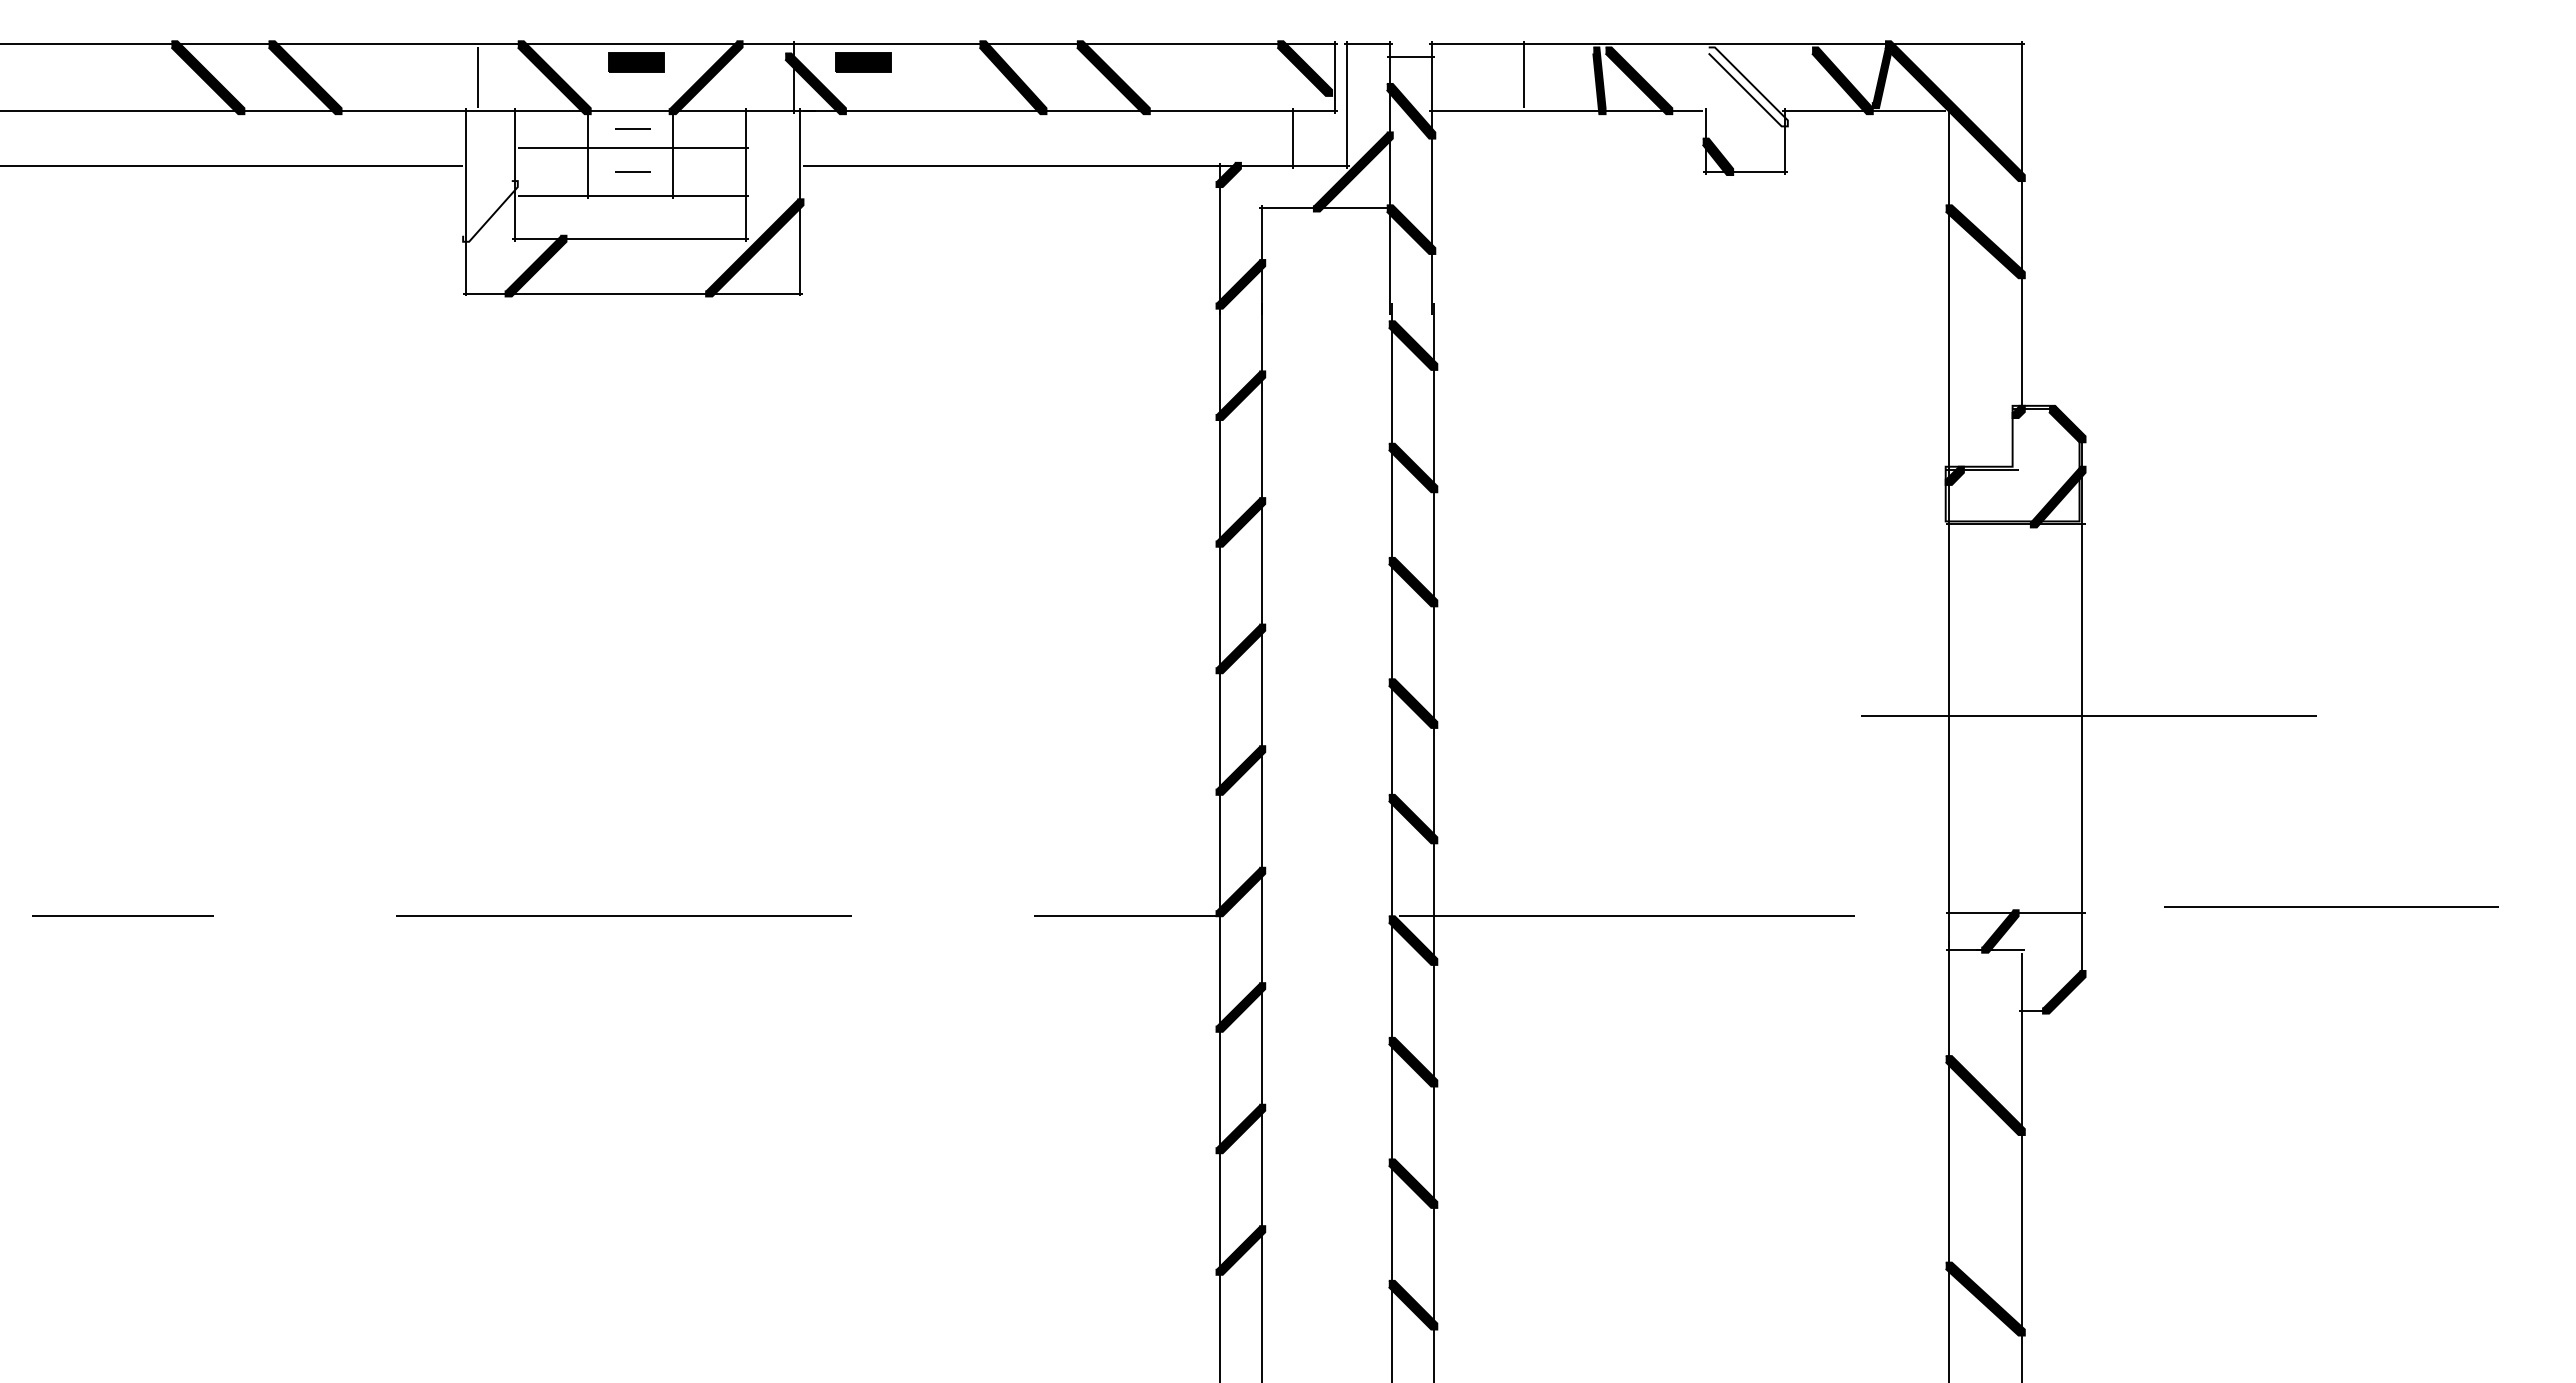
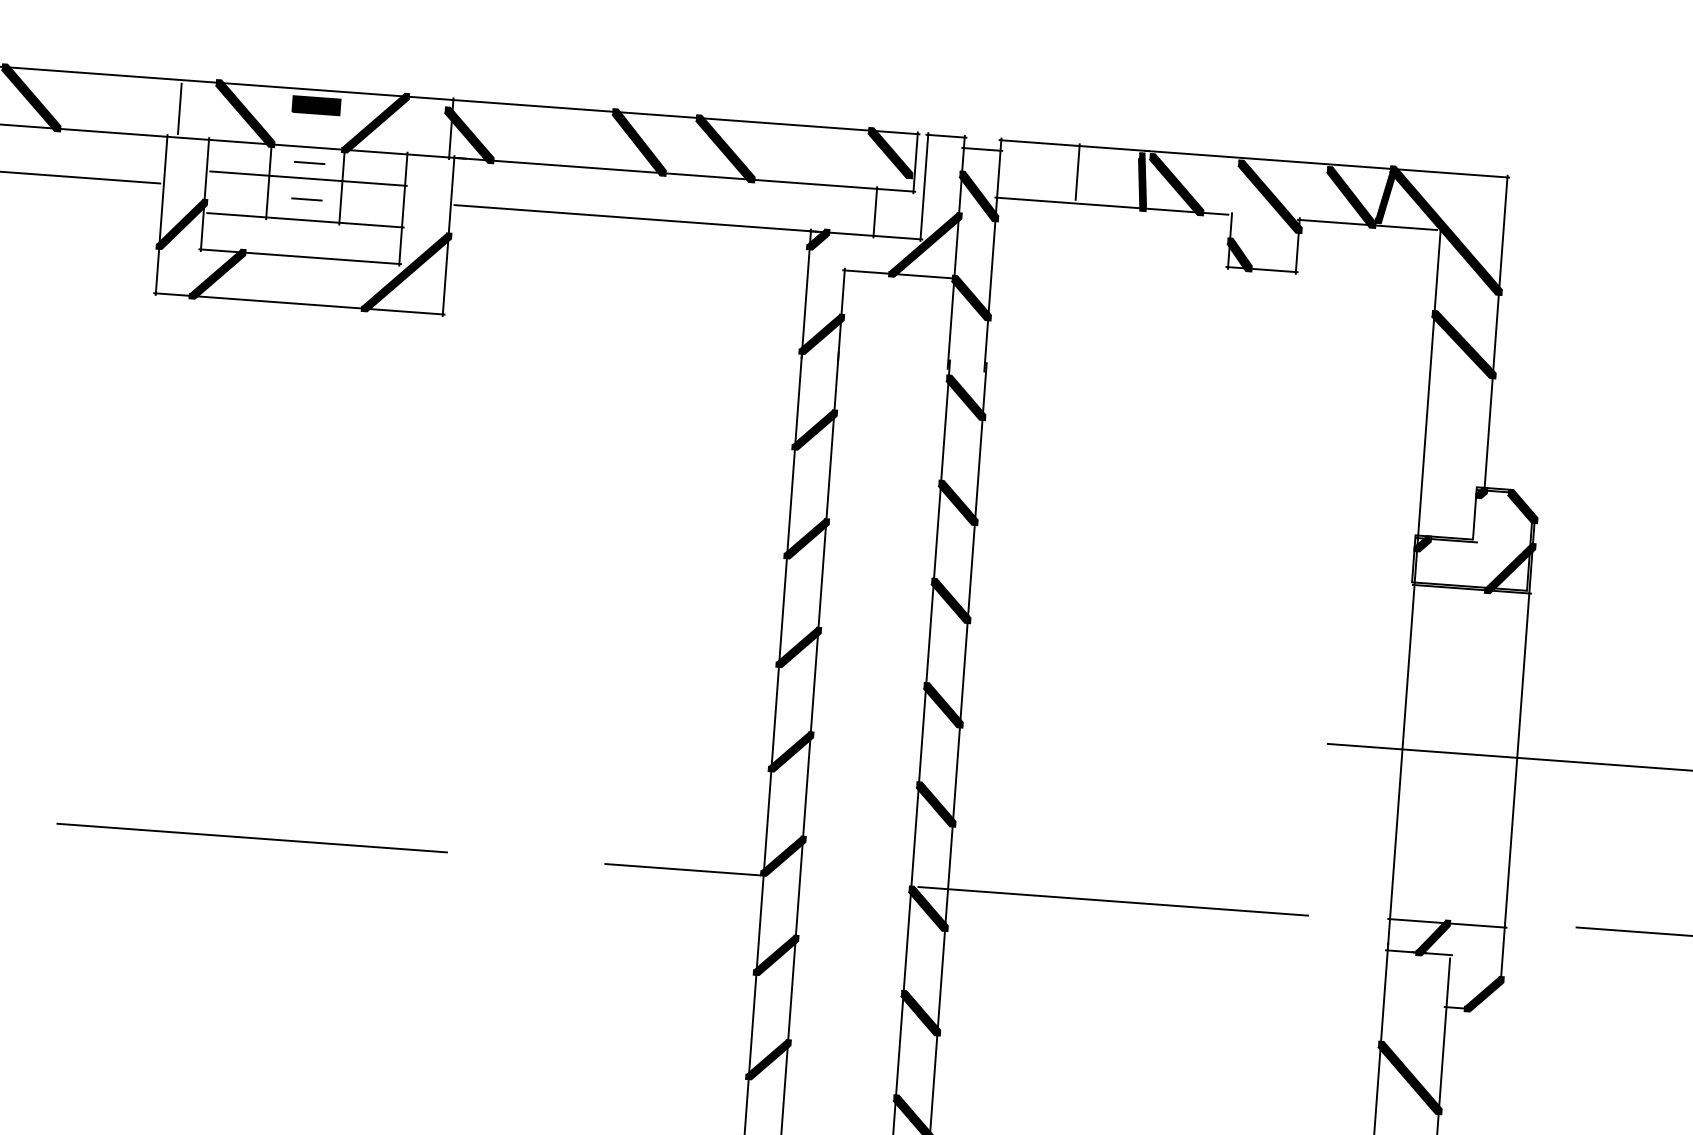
part: (863, 62) -> (511, 119), removed
fill: (1747, 86) -> (1269, 196), added
fill: (490, 211) -> (181, 224), added

